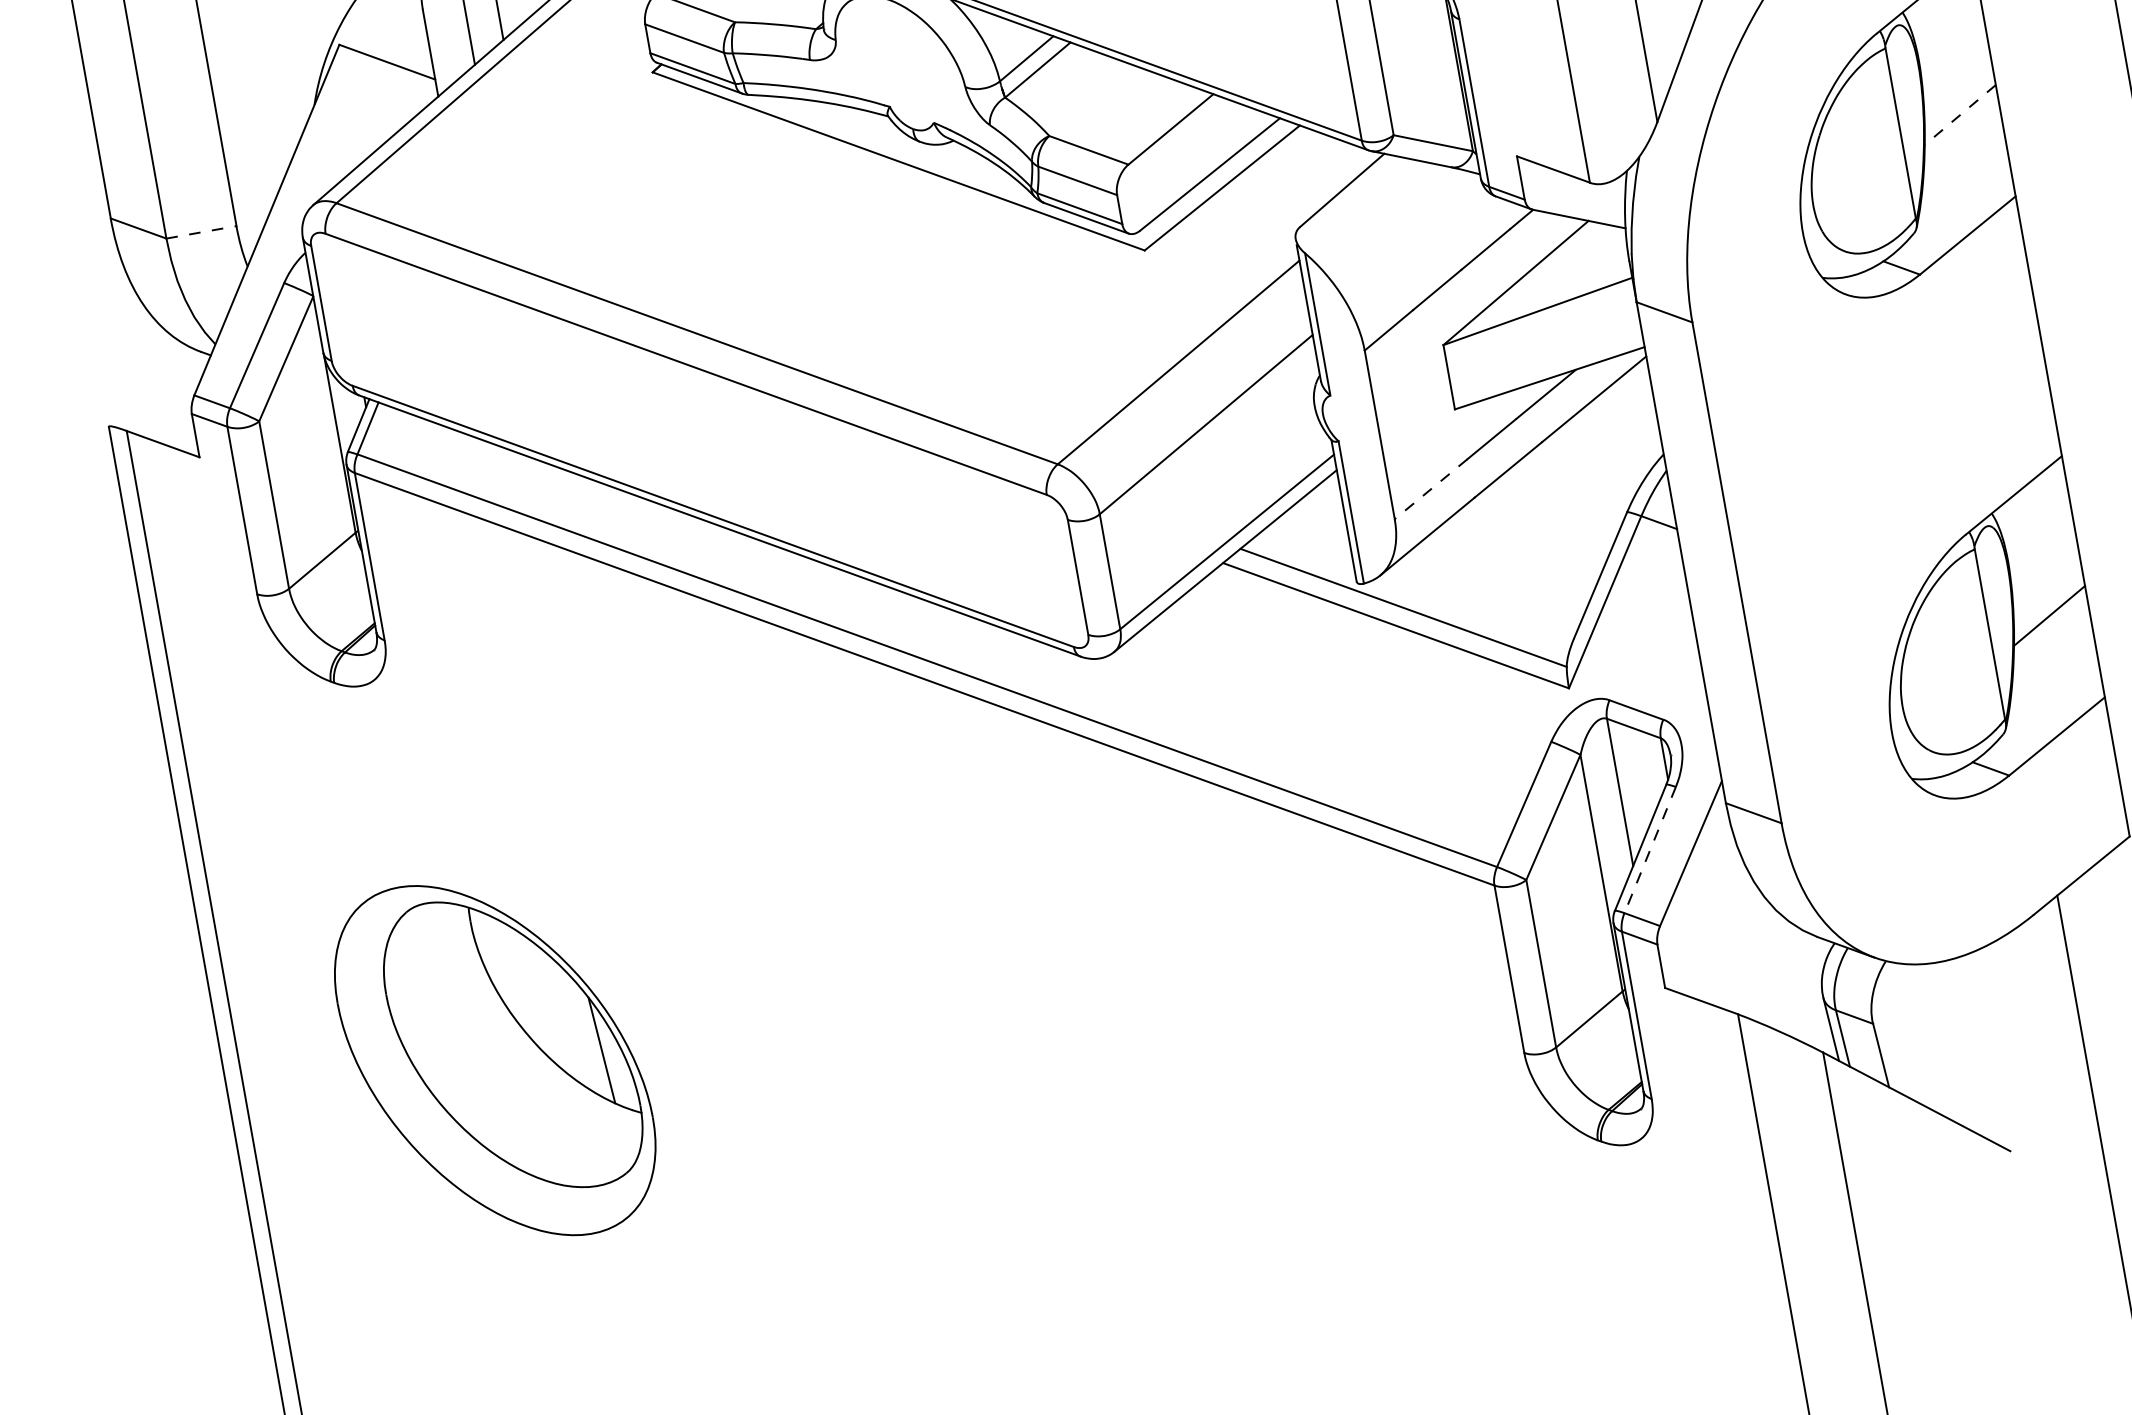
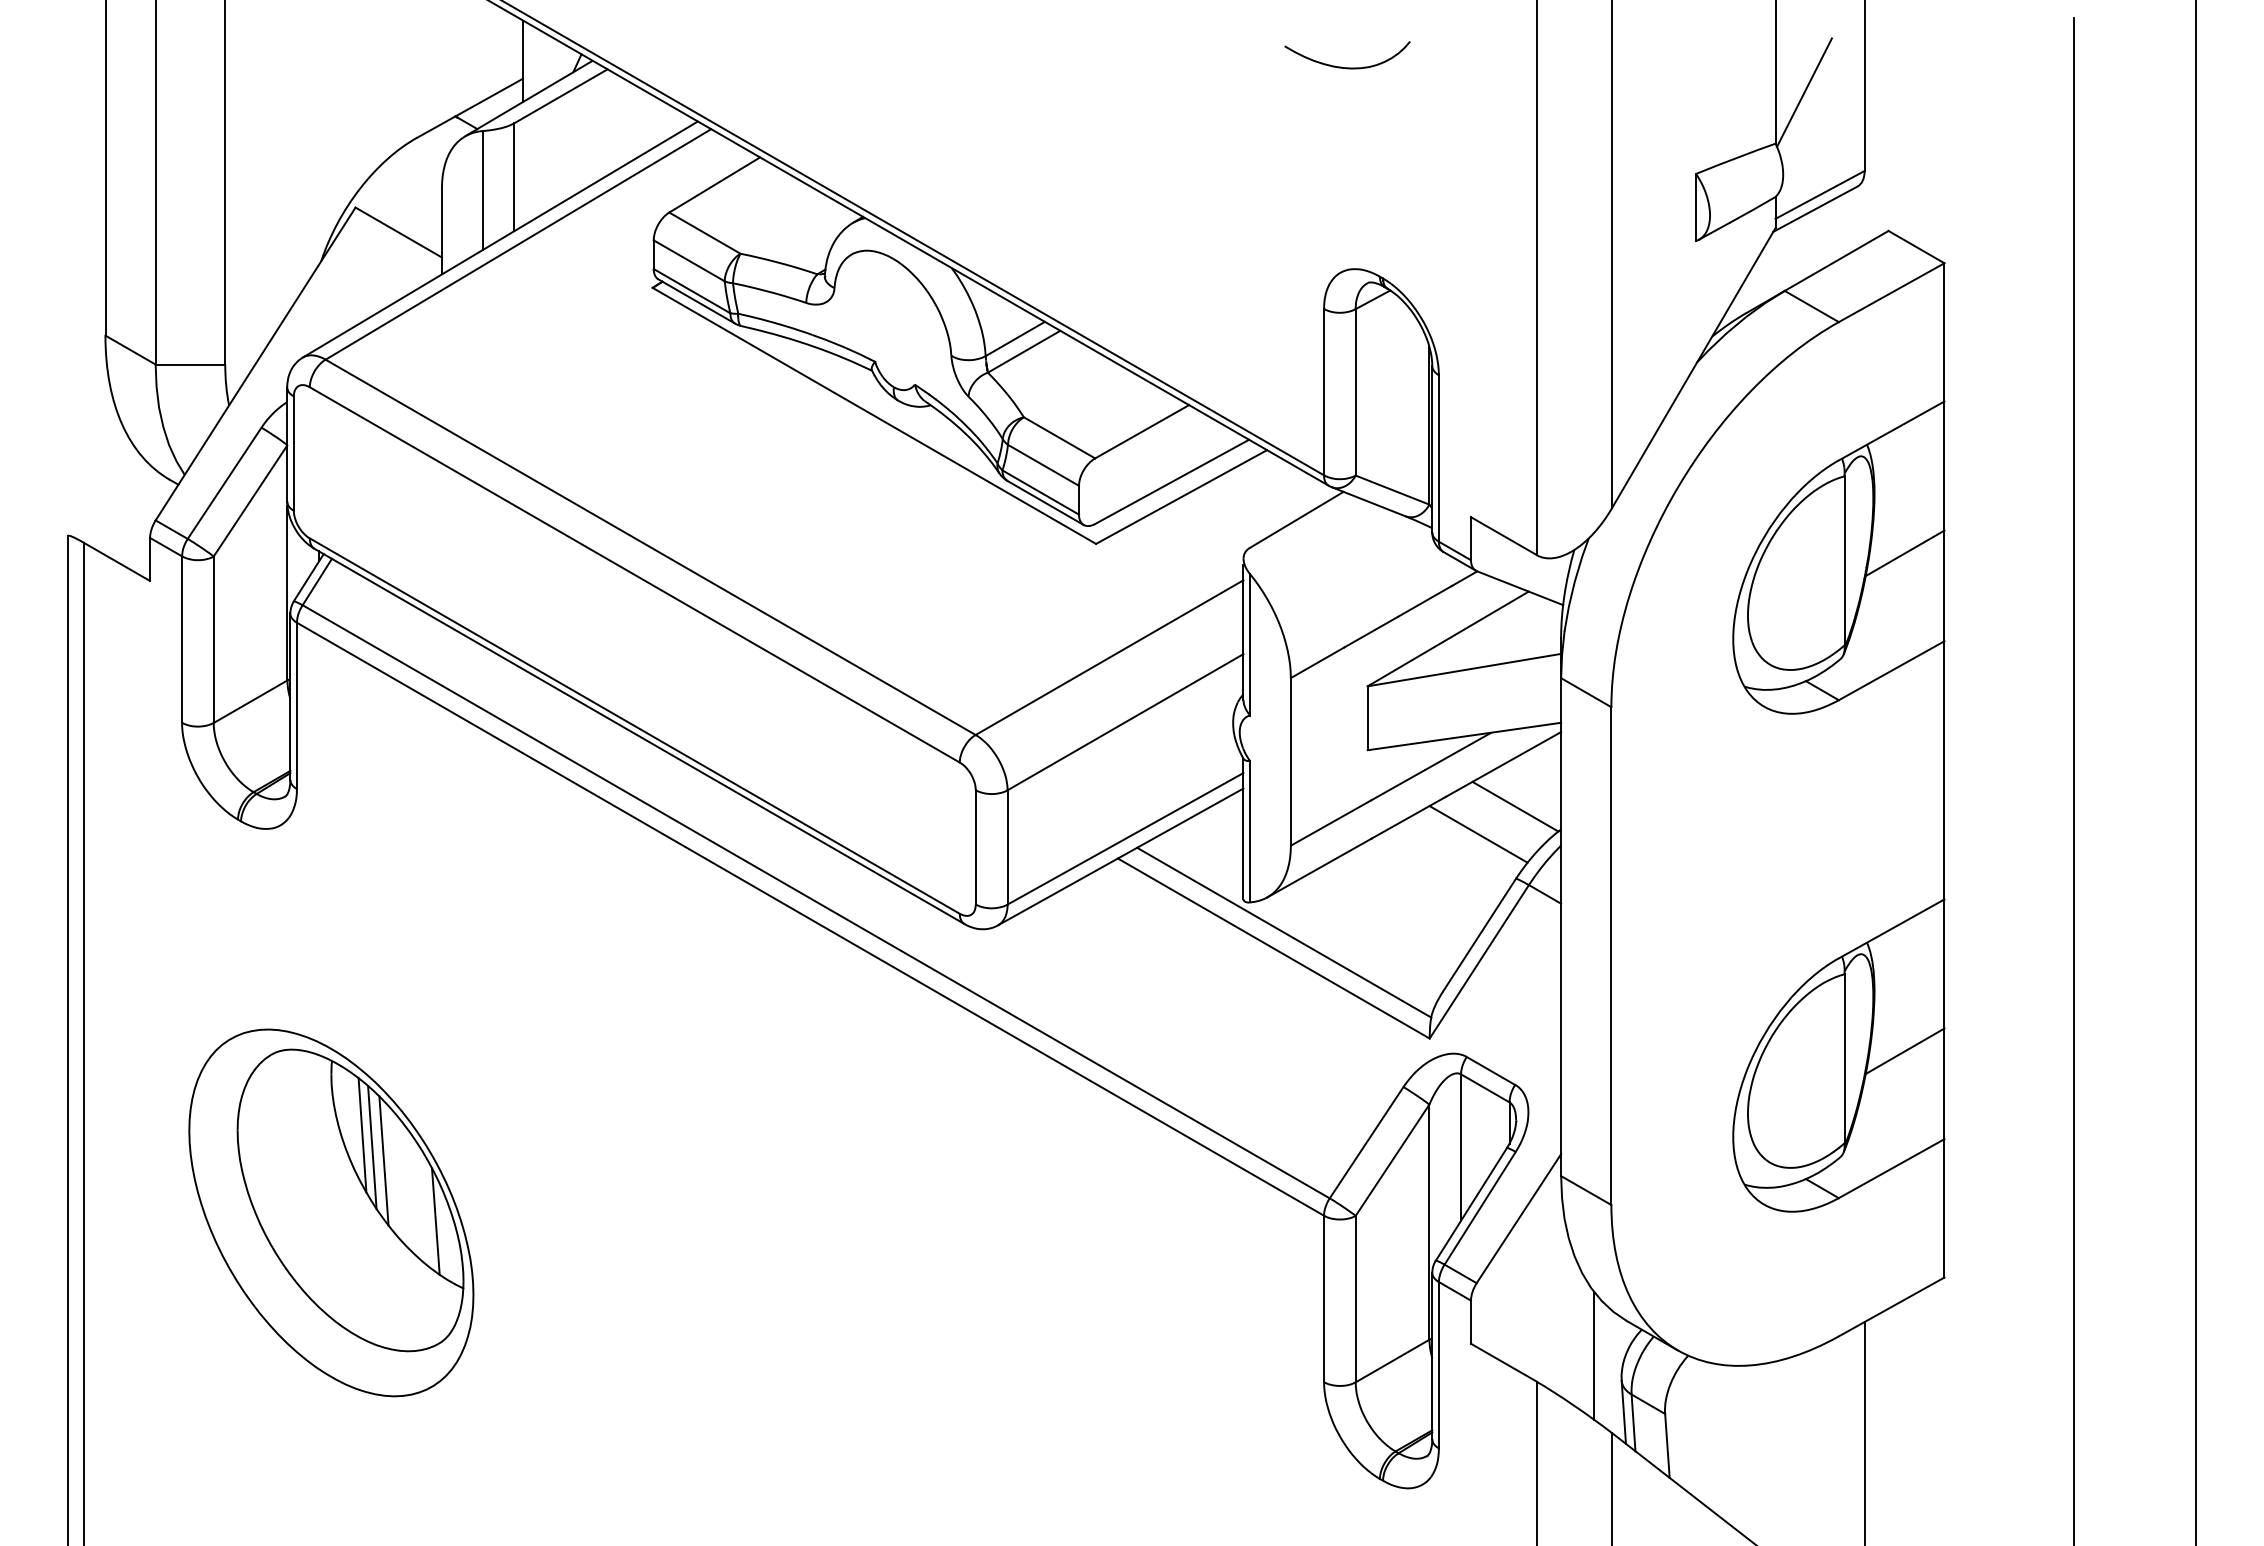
line: (1959, 115) -> (1904, 553), dashed -> solid
line: (201, 232) -> (190, 364), dashed -> solid
line: (1613, 439) -> (1515, 806), added
line: (1581, 474) -> (1478, 834), added
line: (1430, 489) -> (1330, 823), dashed -> solid
line: (1650, 850) -> (1480, 1208), dashed -> solid
line: (512, 977) -> (362, 1135), added
line: (1791, 977) -> (1594, 1355), added
line: (524, 987) -> (372, 1147), added
line: (538, 998) -> (383, 1160), added

